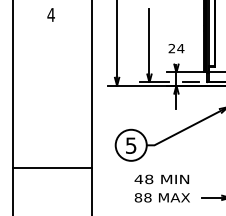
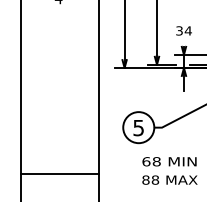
text: (171, 48) -> (179, 30), 24 -> 34
line: (52, 168) -> (60, 174), moved
text: (138, 179) -> (146, 161), 48 -> 68

